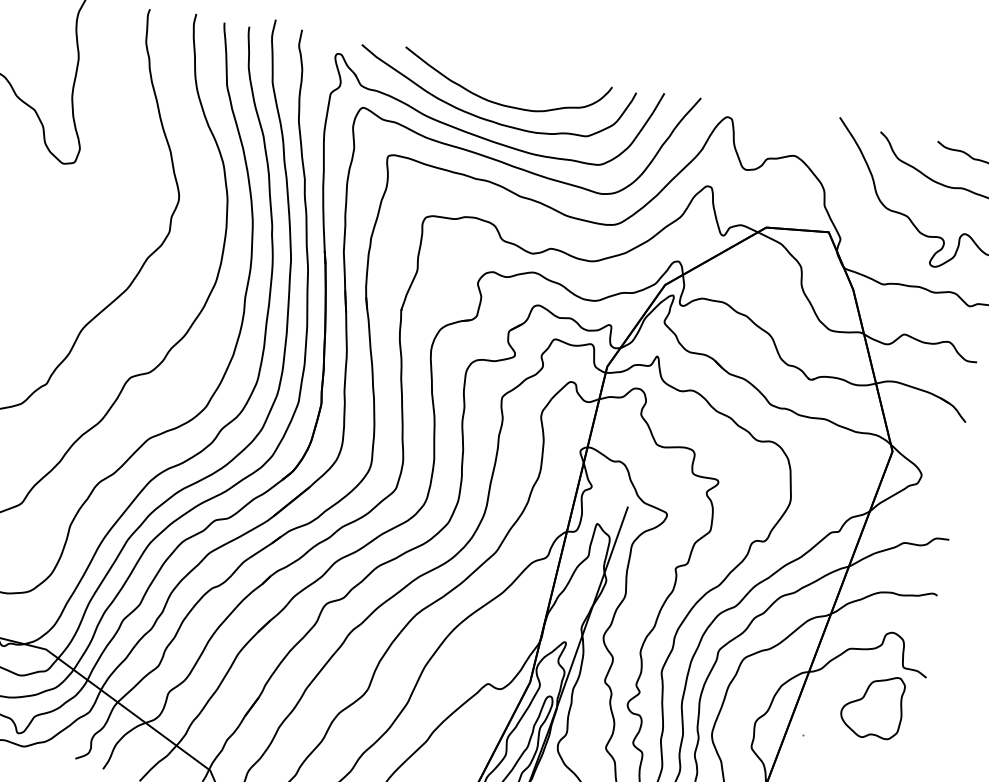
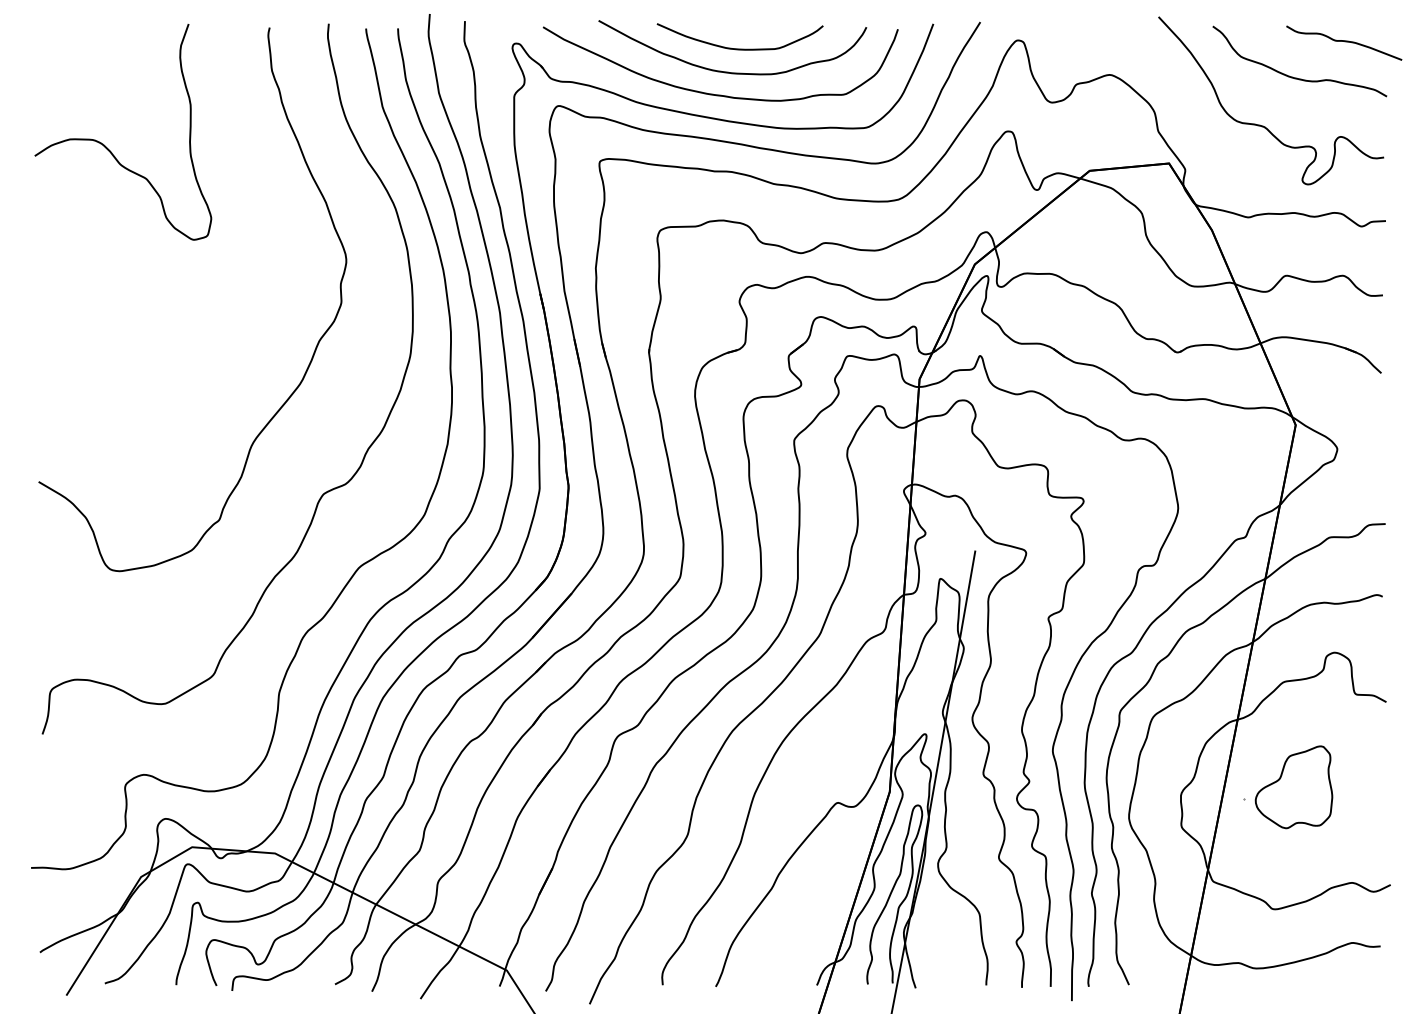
curve: (511, 86) -> (739, 48), added
part: (872, 706) -> (1293, 787), moved

